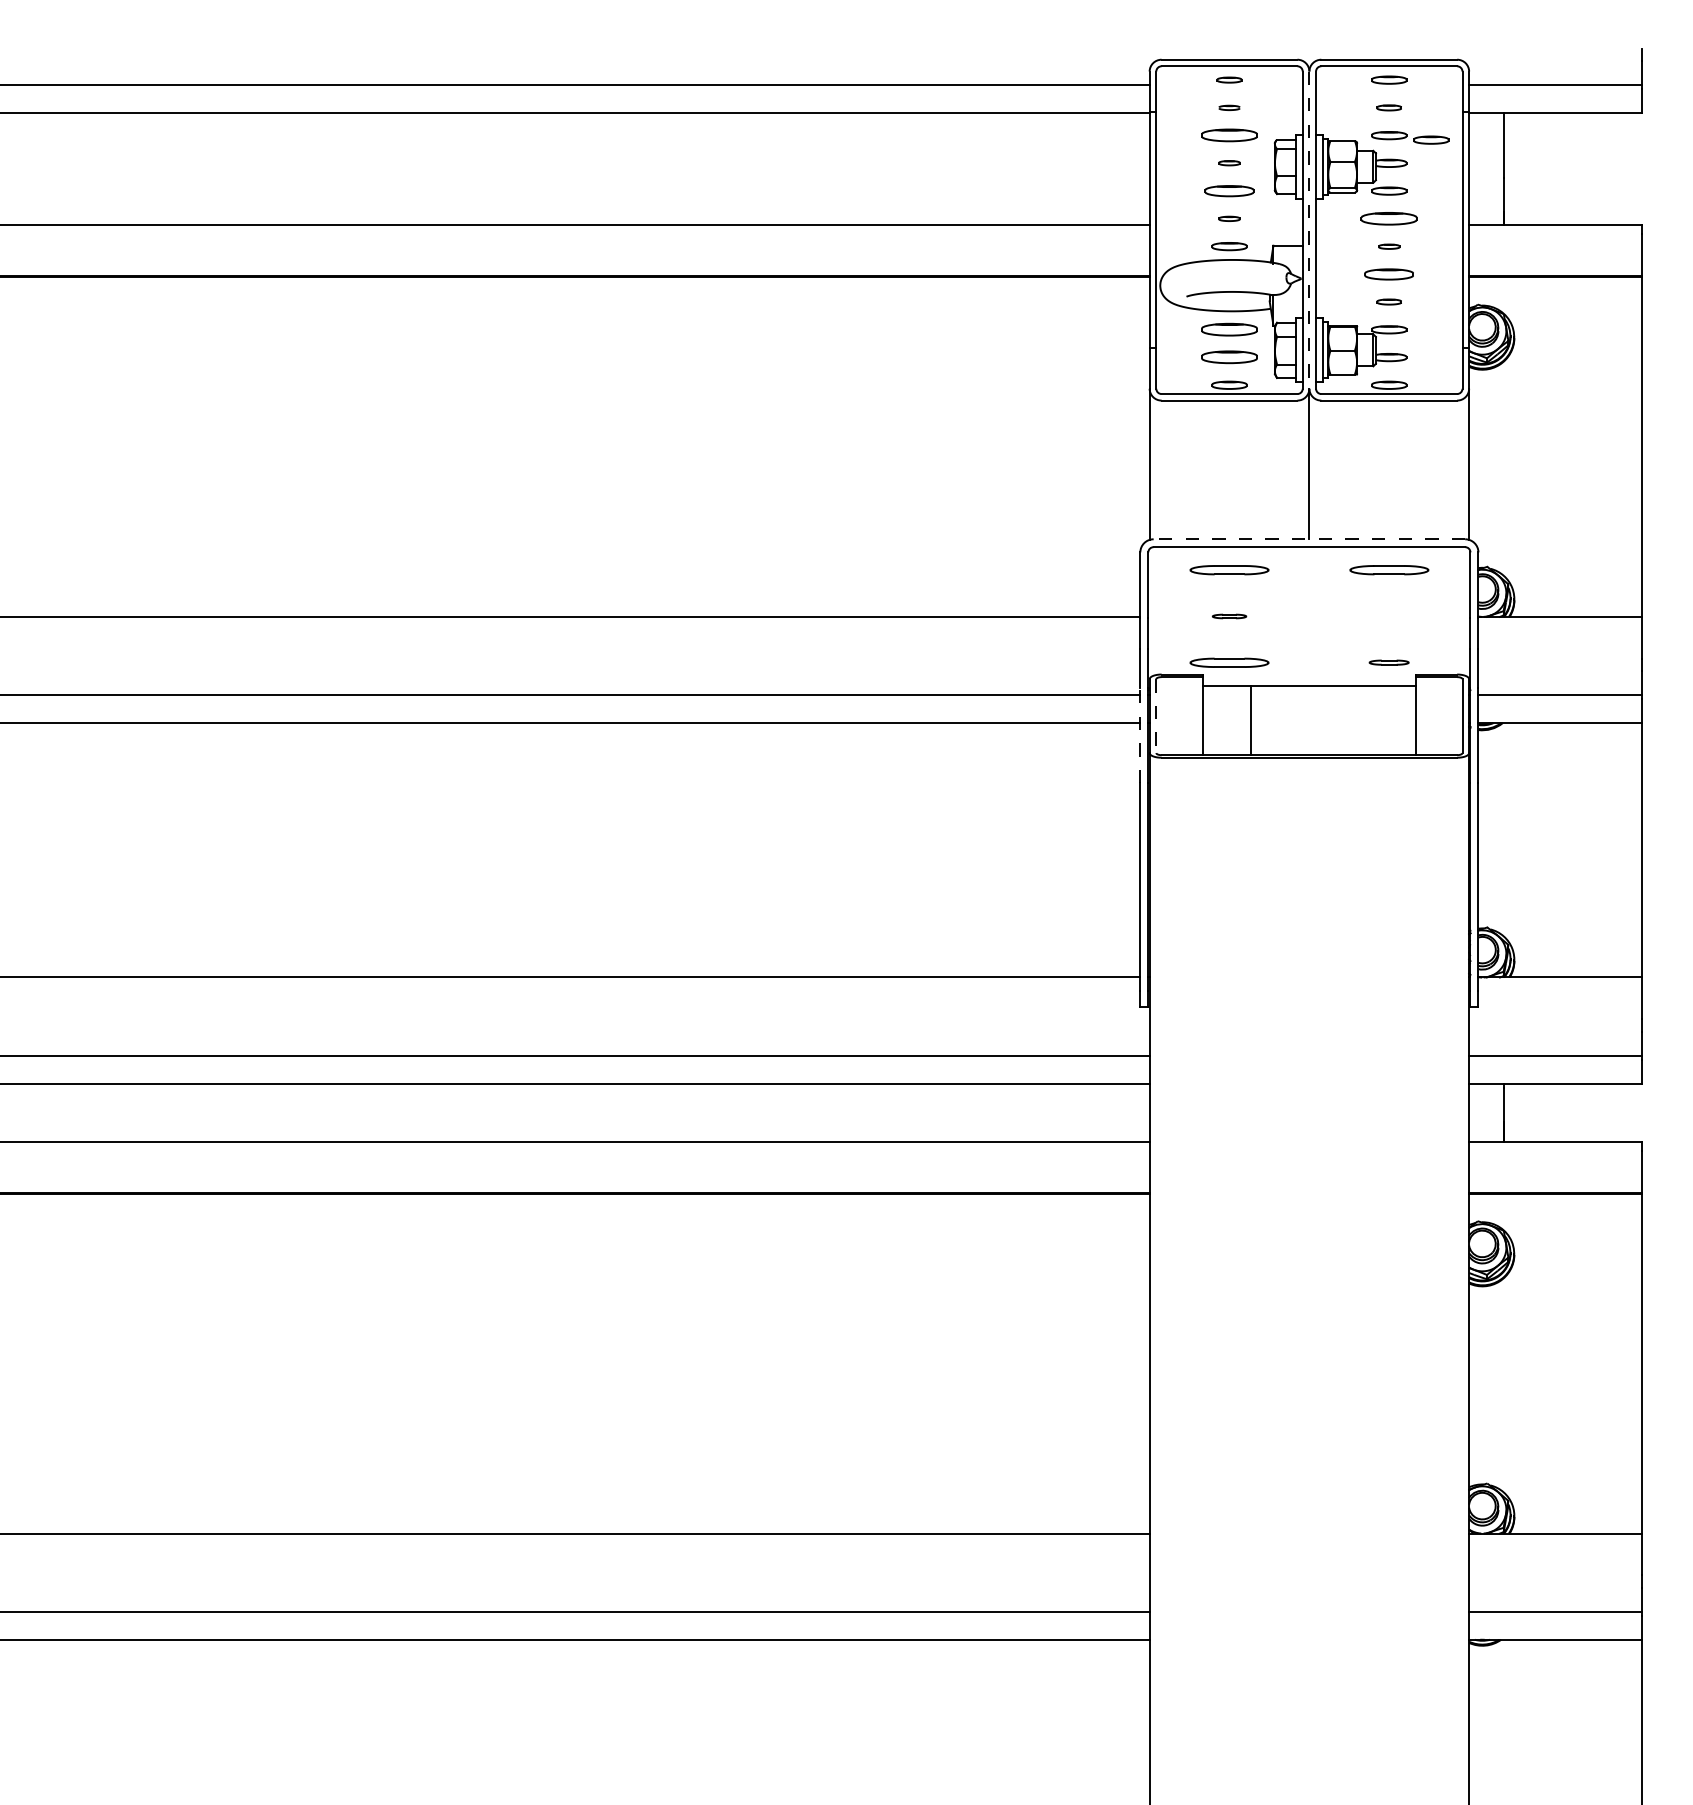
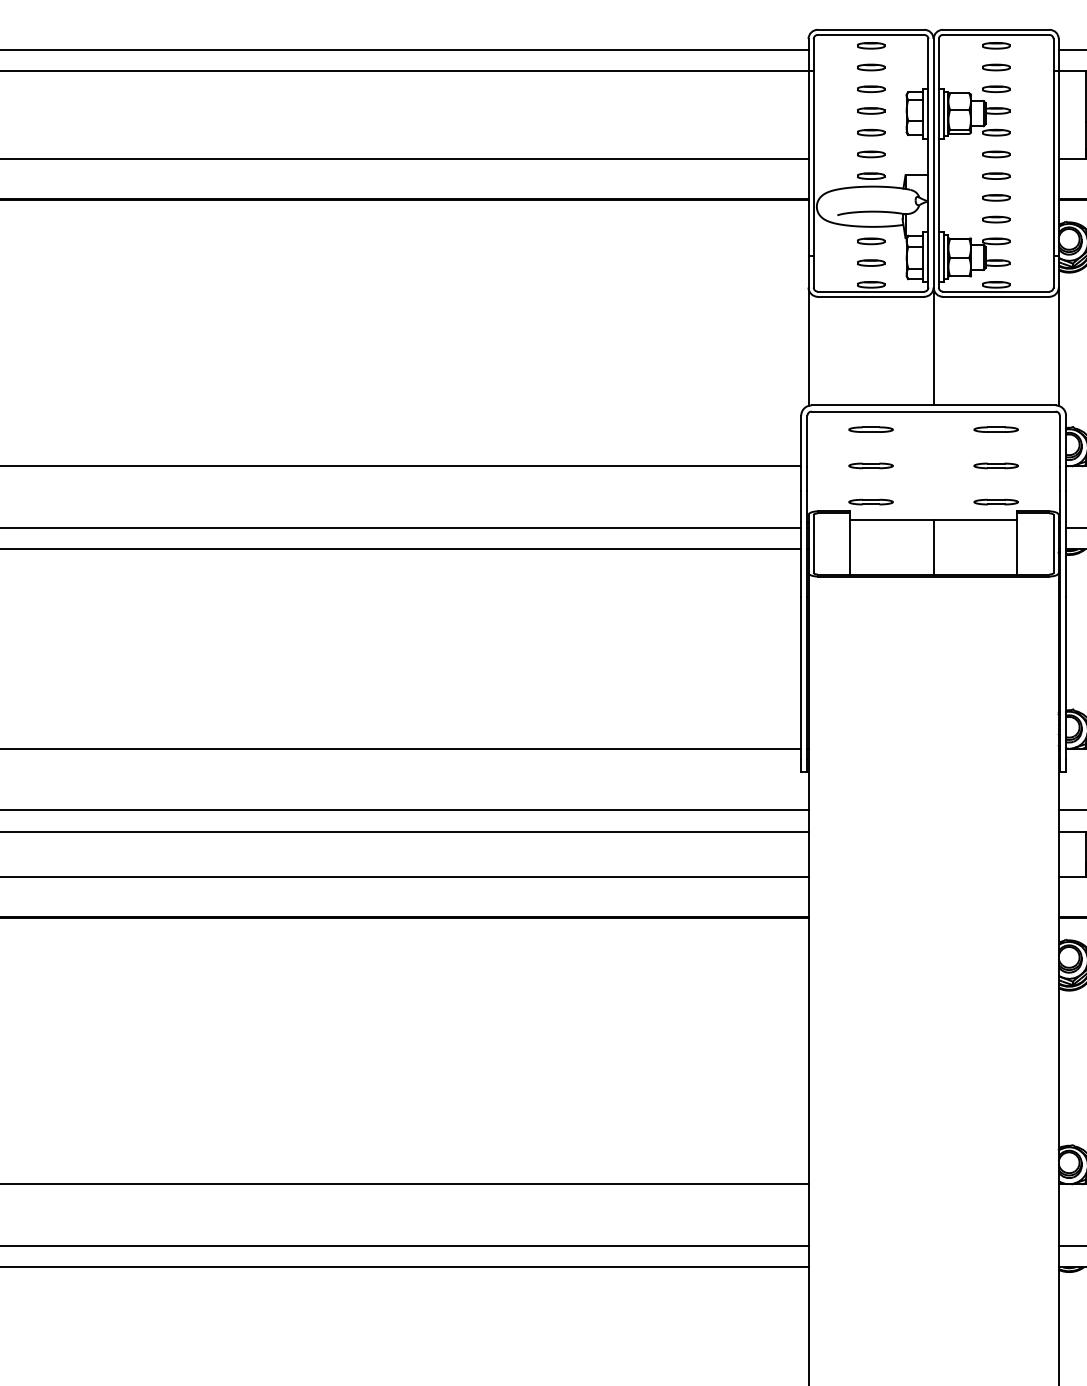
part: (1229, 79) -> (871, 45), size x1.43
part: (1229, 107) -> (871, 67), size x1.67
part: (1389, 107) -> (996, 67), size x1.43
part: (1229, 135) -> (871, 89), size x0.62
part: (1431, 139) -> (1029, 92), removed
part: (1229, 162) -> (871, 110), size x1.67
part: (1229, 190) -> (871, 132), size x0.71
part: (1229, 218) -> (871, 154), size x1.67
part: (1389, 218) -> (996, 154), size x0.62
line: (1309, 230) -> (933, 163), dashed -> solid
part: (1389, 246) -> (996, 176), size x1.67
part: (1389, 273) -> (996, 197), size x0.71
part: (1389, 301) -> (996, 219), size x1.43
part: (1229, 329) -> (871, 241), size x0.62
part: (1229, 357) -> (871, 263), size x0.62
line: (1309, 539) -> (933, 405), dashed -> solid
part: (1229, 570) -> (871, 429), size x0.71
part: (1388, 570) -> (995, 429), size x0.71
part: (1229, 616) -> (871, 465), size x1.67
part: (1388, 616) -> (995, 465), added
part: (1229, 662) -> (871, 501), size x0.71
part: (1388, 662) -> (995, 501), size x1.43
line: (1156, 716) -> (813, 544), dashed -> solid
line: (1251, 720) -> (933, 547), moved
line: (1140, 735) -> (801, 559), dashed -> solid

